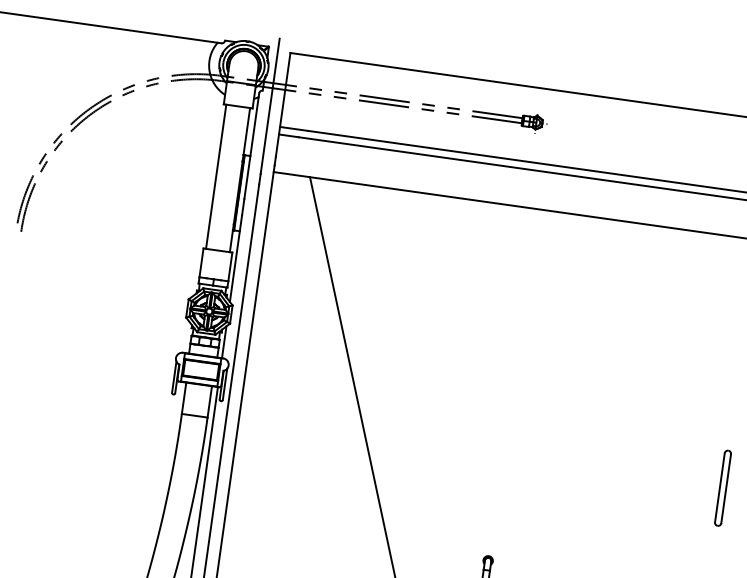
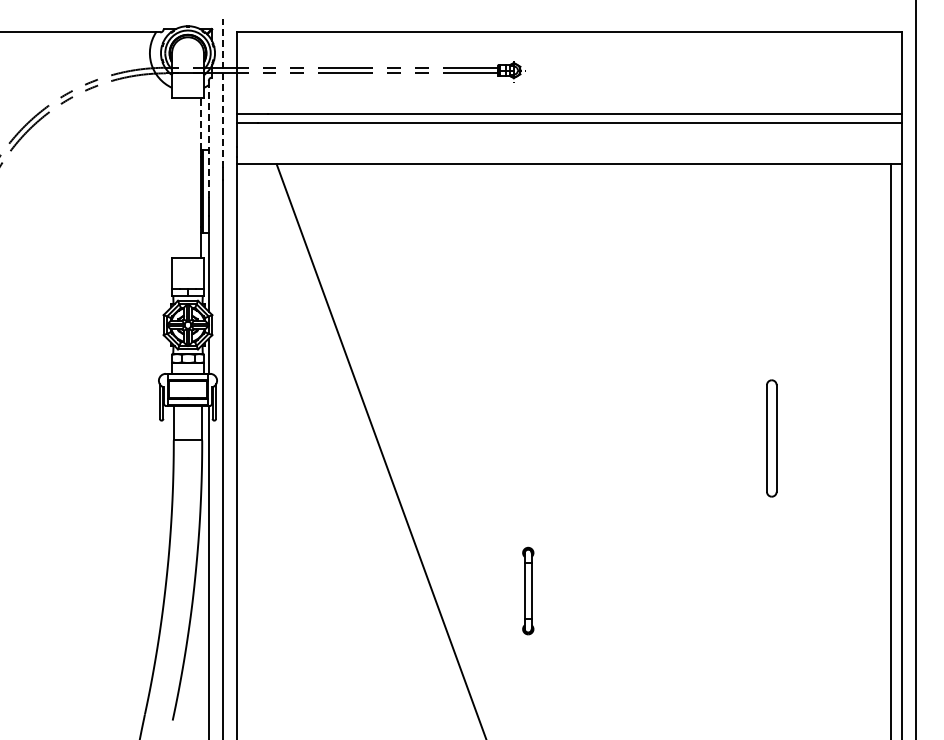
line: (270, 106) -> (222, 93), solid -> dashed
line: (247, 131) -> (201, 124), solid -> dashed
line: (251, 147) -> (208, 140), solid -> dashed
line: (215, 176) -> (174, 177), removed
part: (722, 488) -> (771, 438), size x1.4

